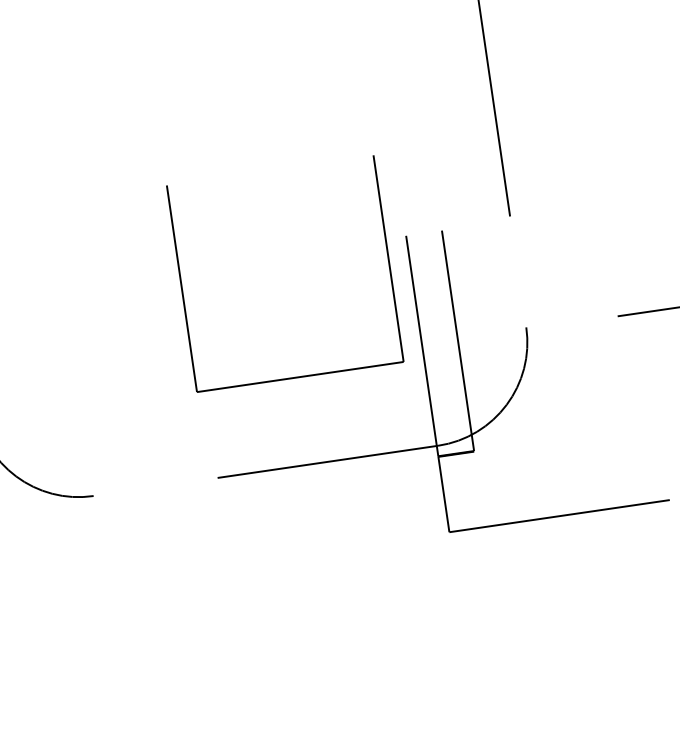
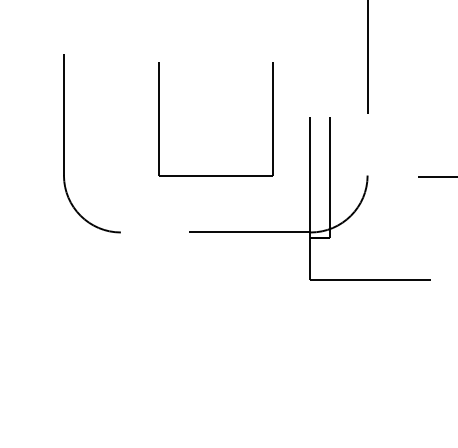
part: (183, 290) -> (159, 119), moved

